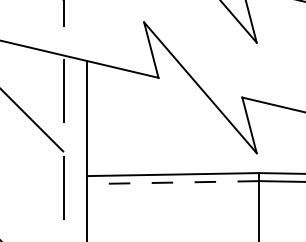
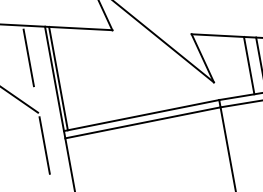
line: (91, 119) -> (58, 79), added
line: (297, 141) -> (248, 65), added
line: (173, 182) -> (143, 122), dashed -> solid

